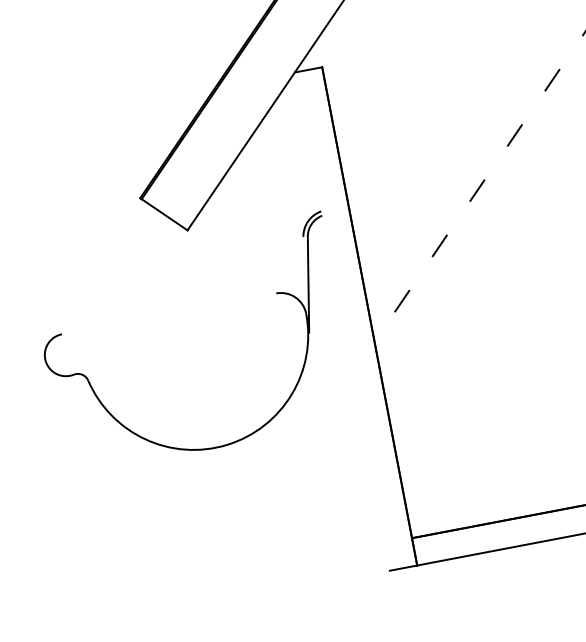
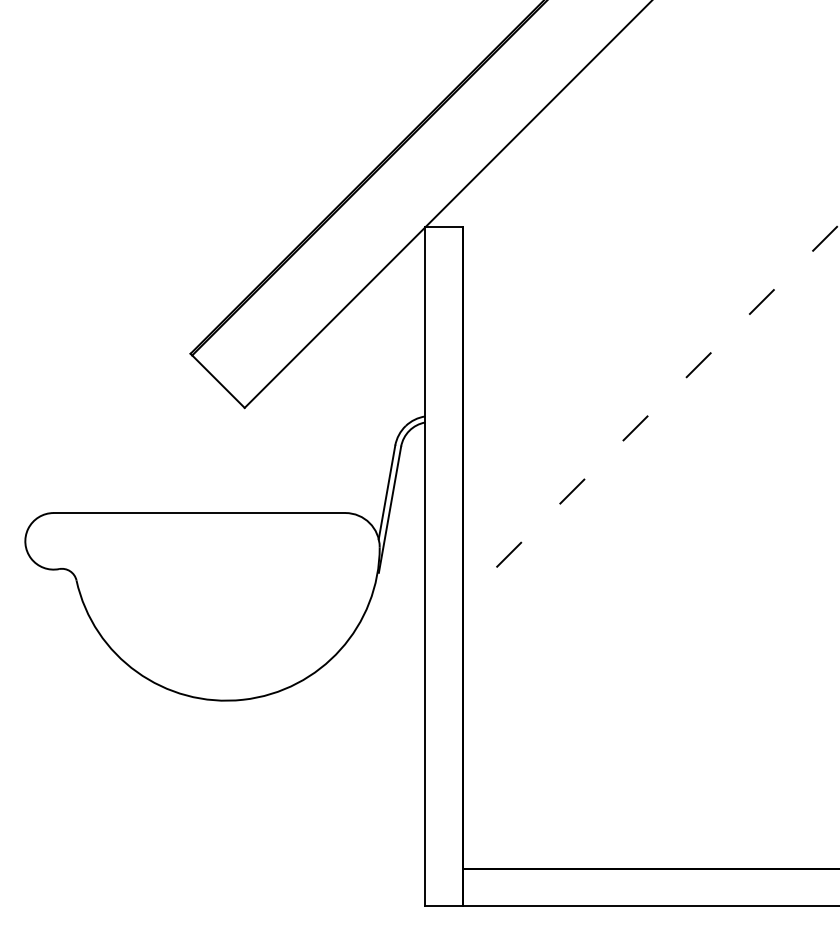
line: (303, 272) -> (386, 492), added
line: (169, 314) -> (199, 513), added
line: (342, 321) -> (425, 566), added

